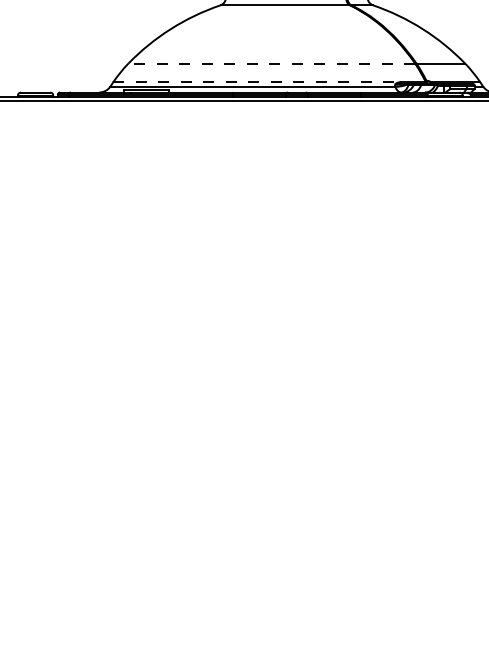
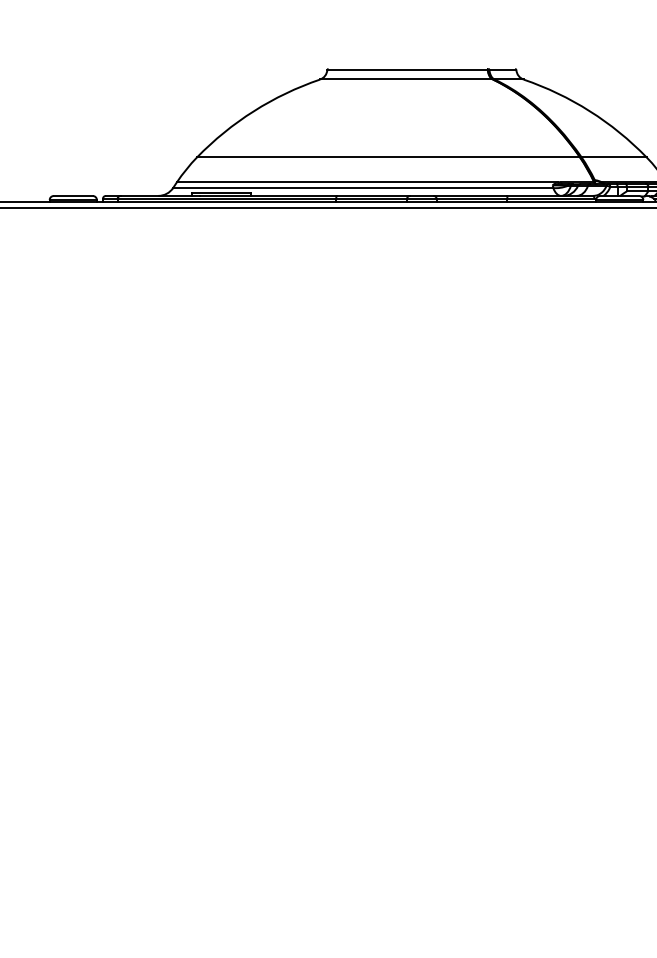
line: (271, 63) -> (388, 157), dashed -> solid
line: (256, 82) -> (367, 182), dashed -> solid

